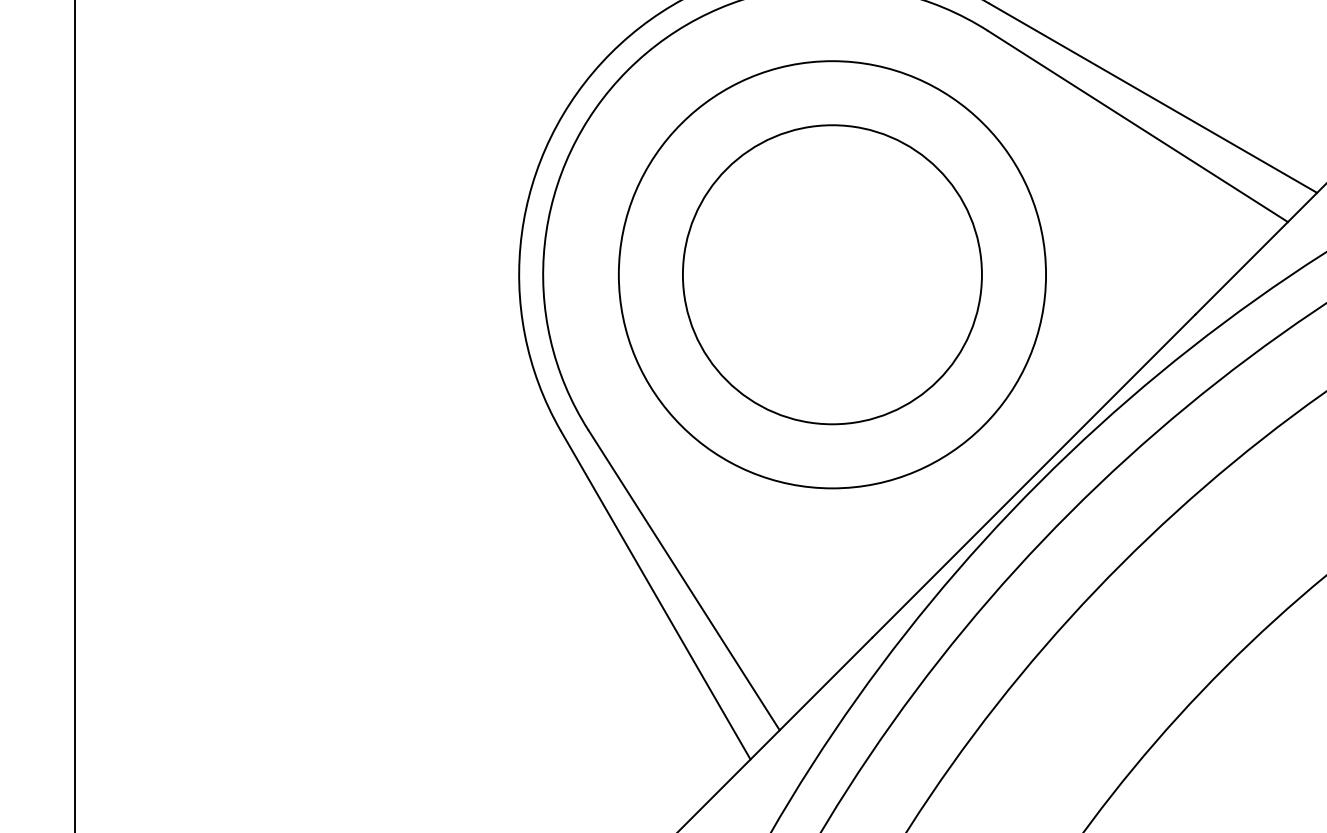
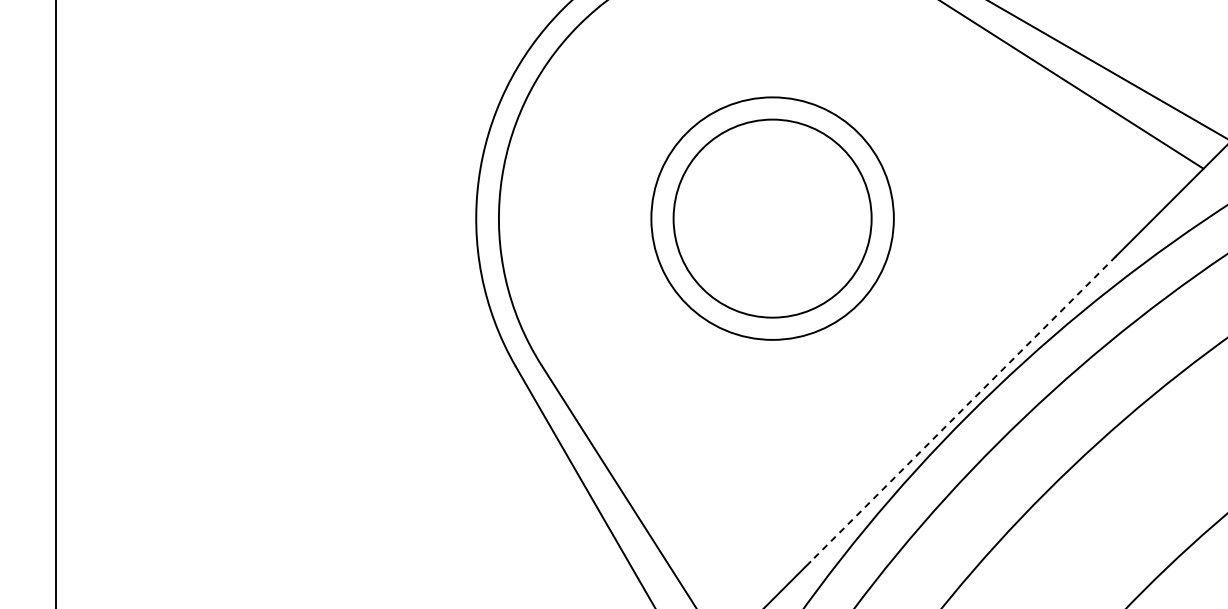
circle: (831, 274) -> (771, 218), size x0.7
circle: (832, 274) -> (772, 218), size x0.6
line: (1033, 476) -> (962, 409), solid -> dashed

